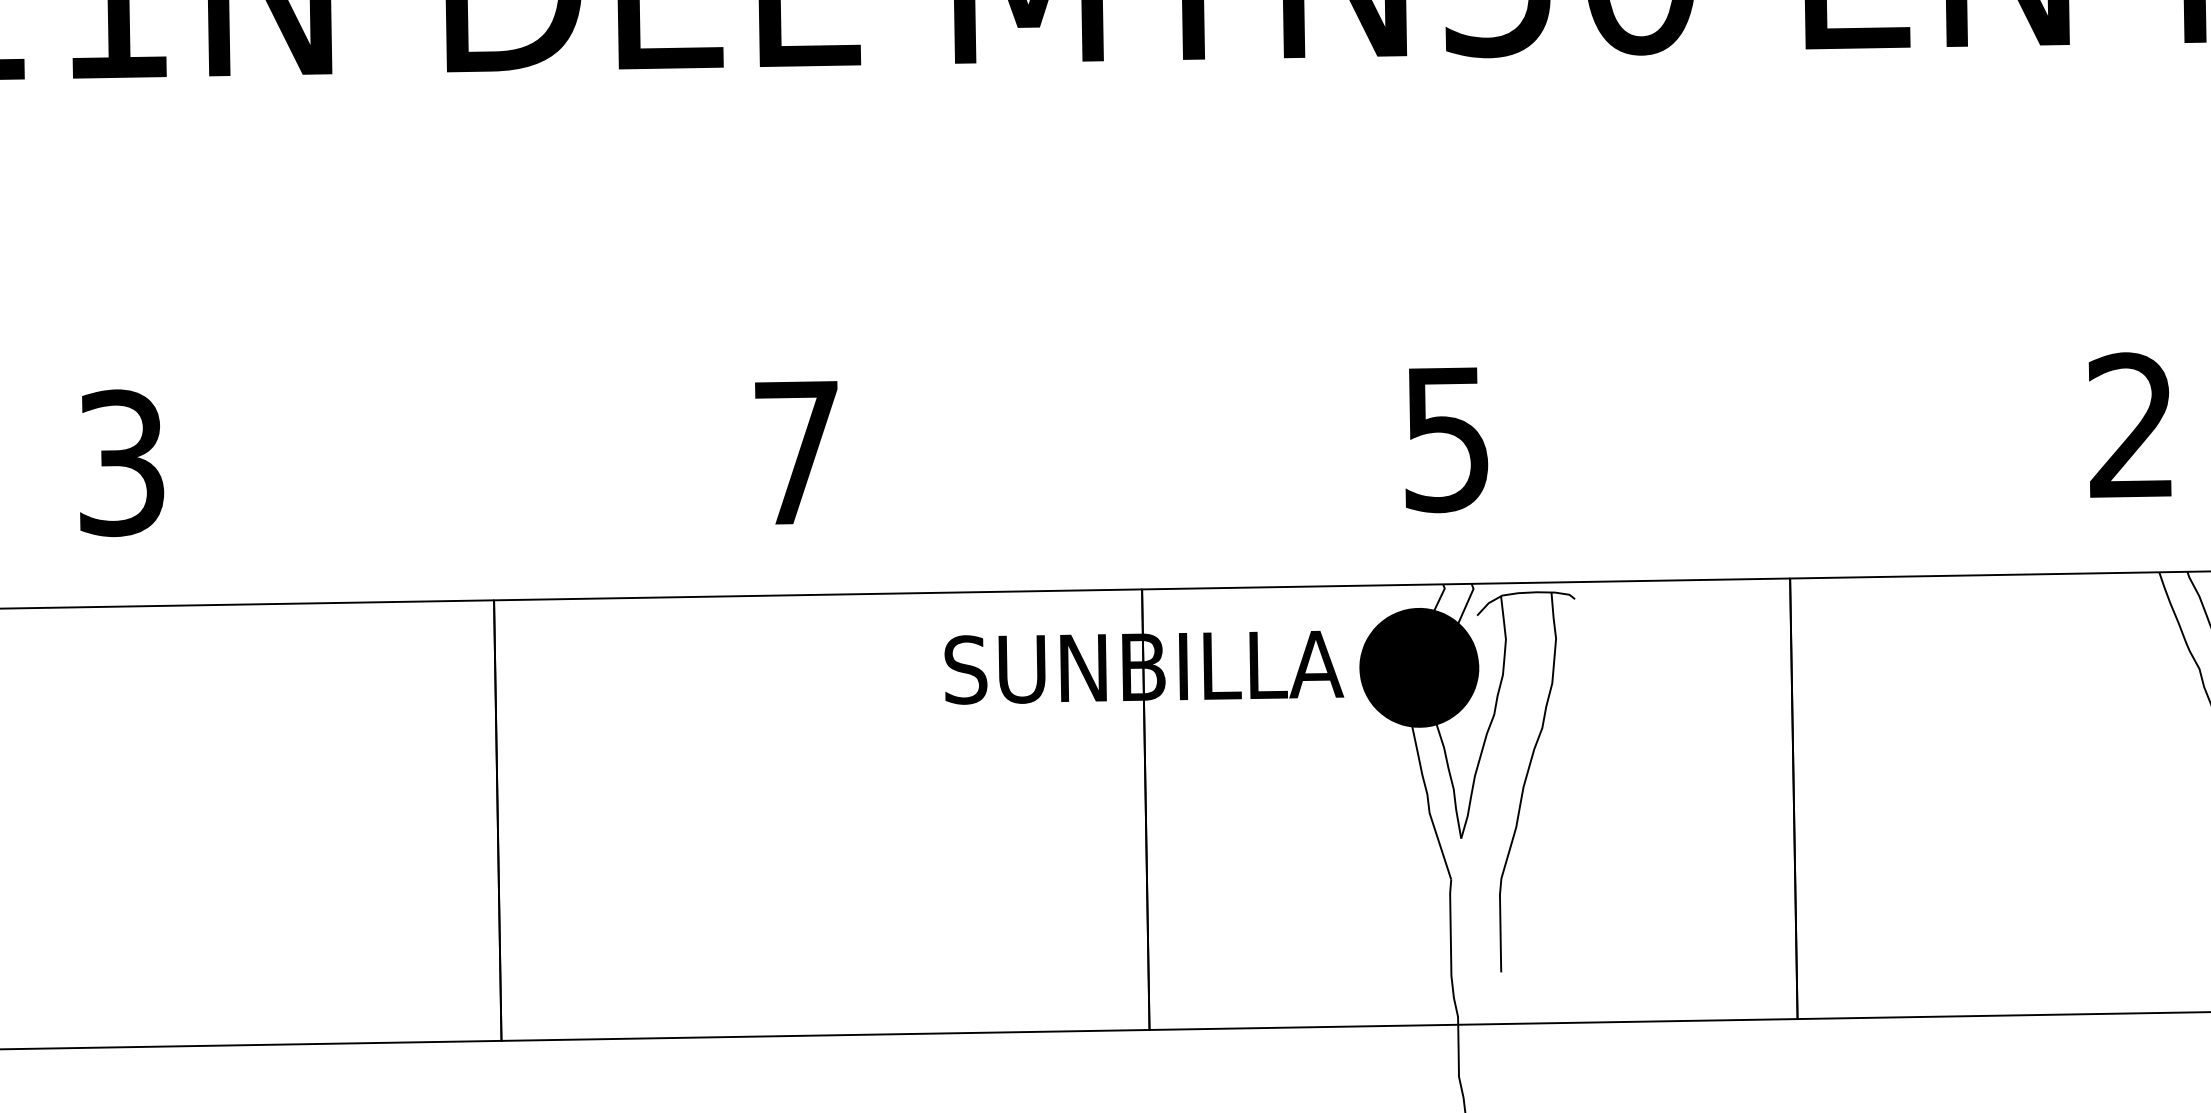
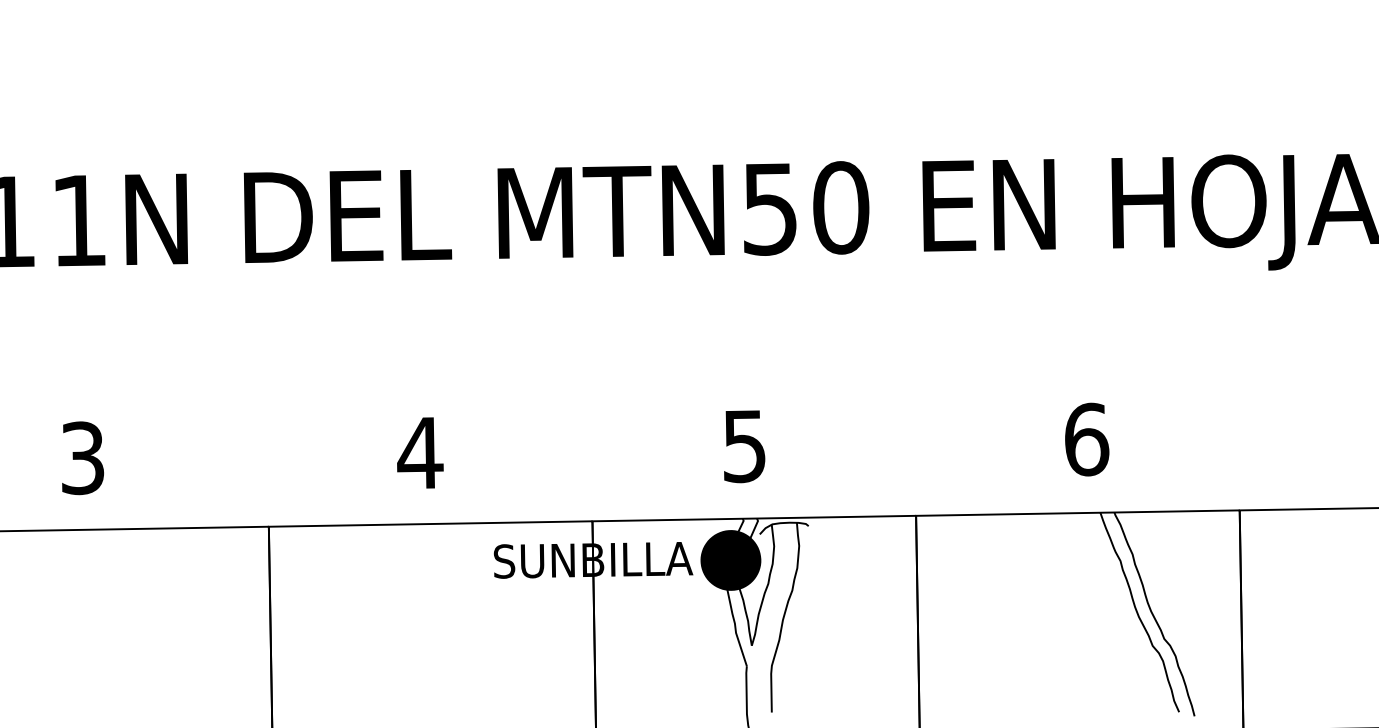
text: (2133, 425) -> (1087, 439), 2 -> 6
text: (797, 451) -> (420, 452), 7 -> 4

